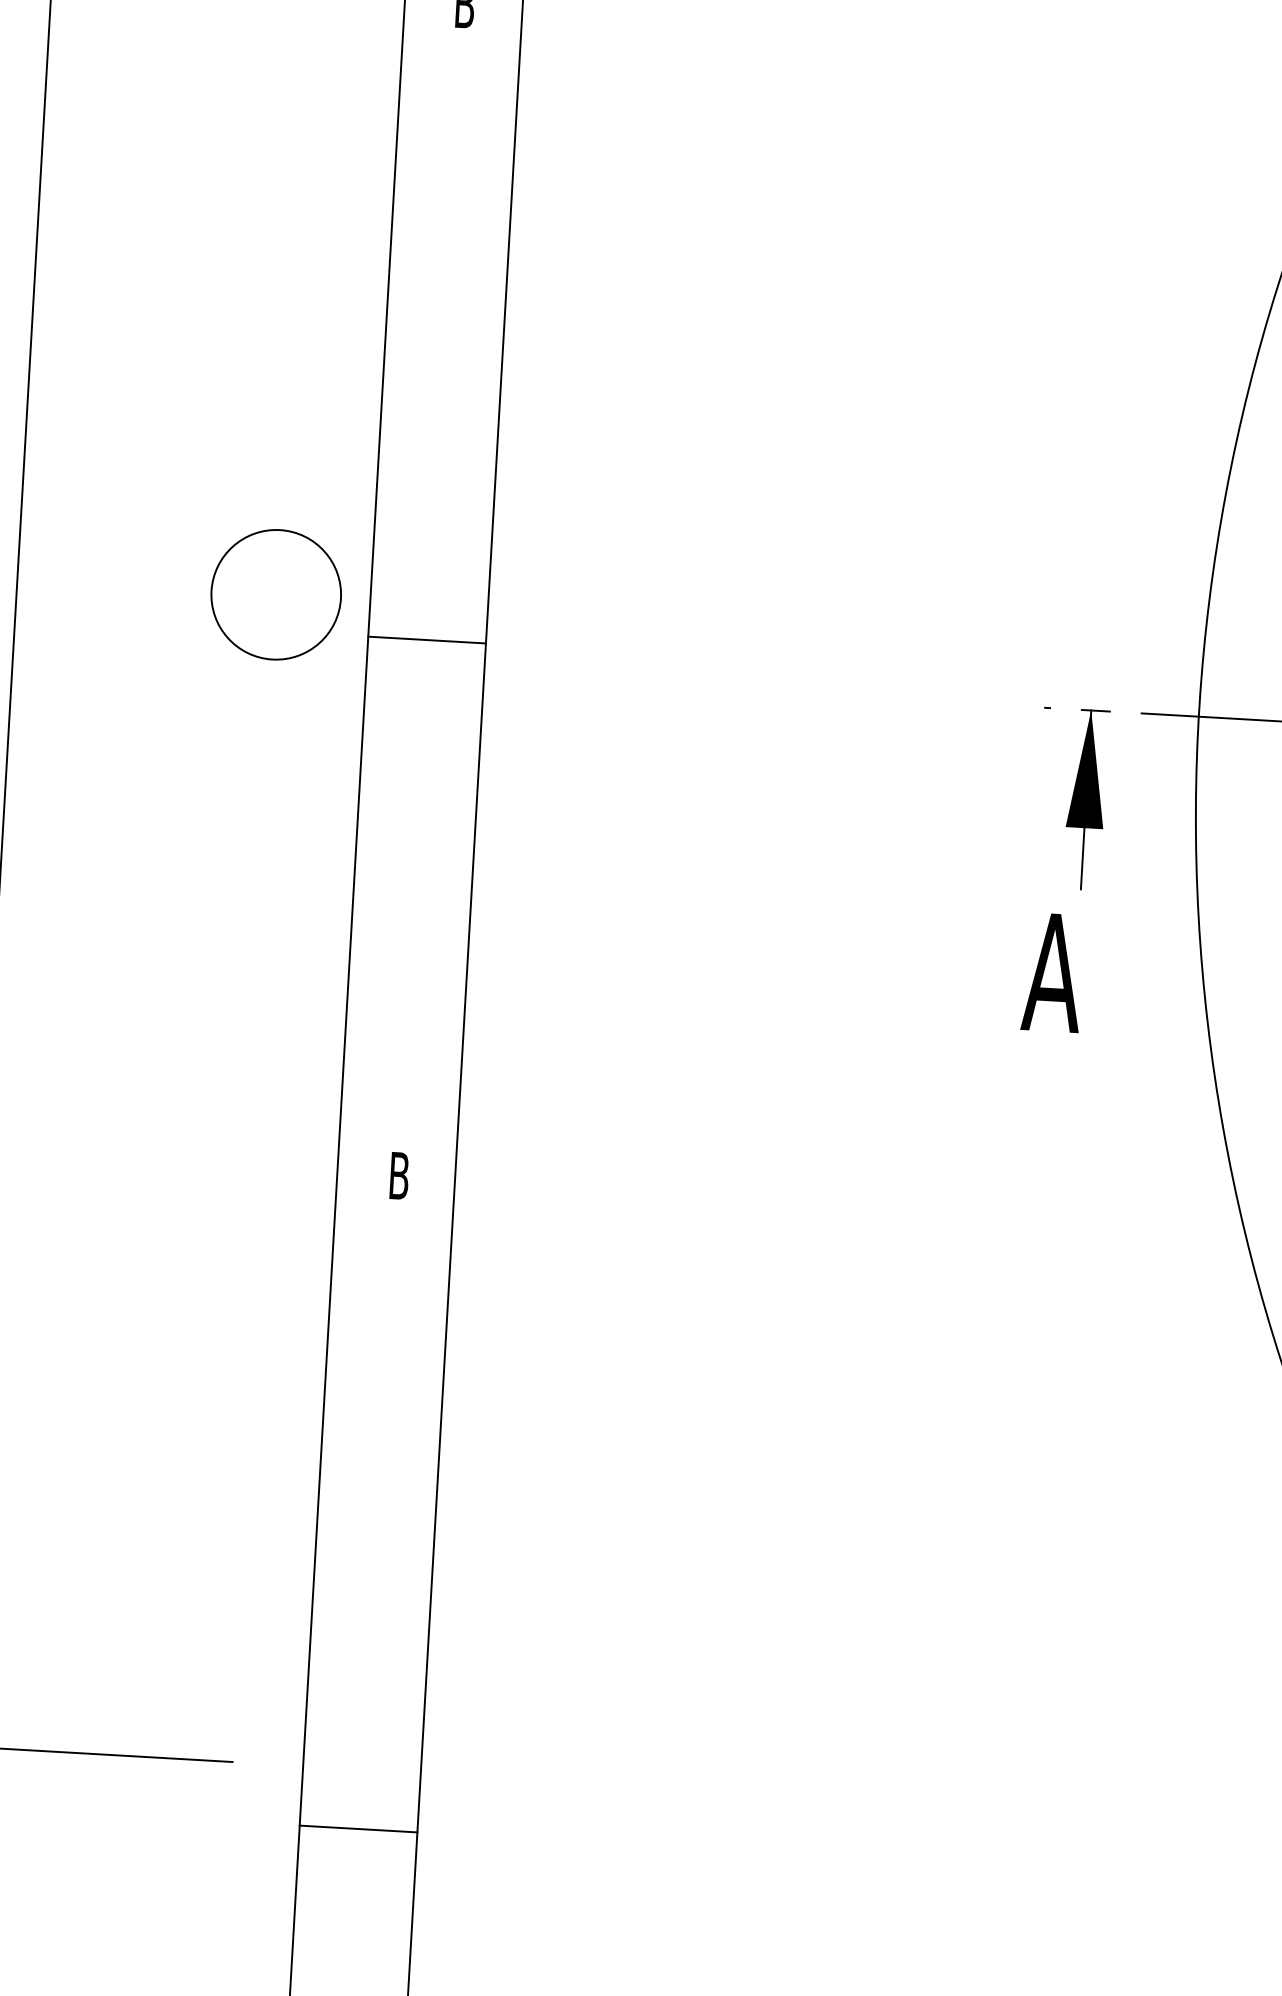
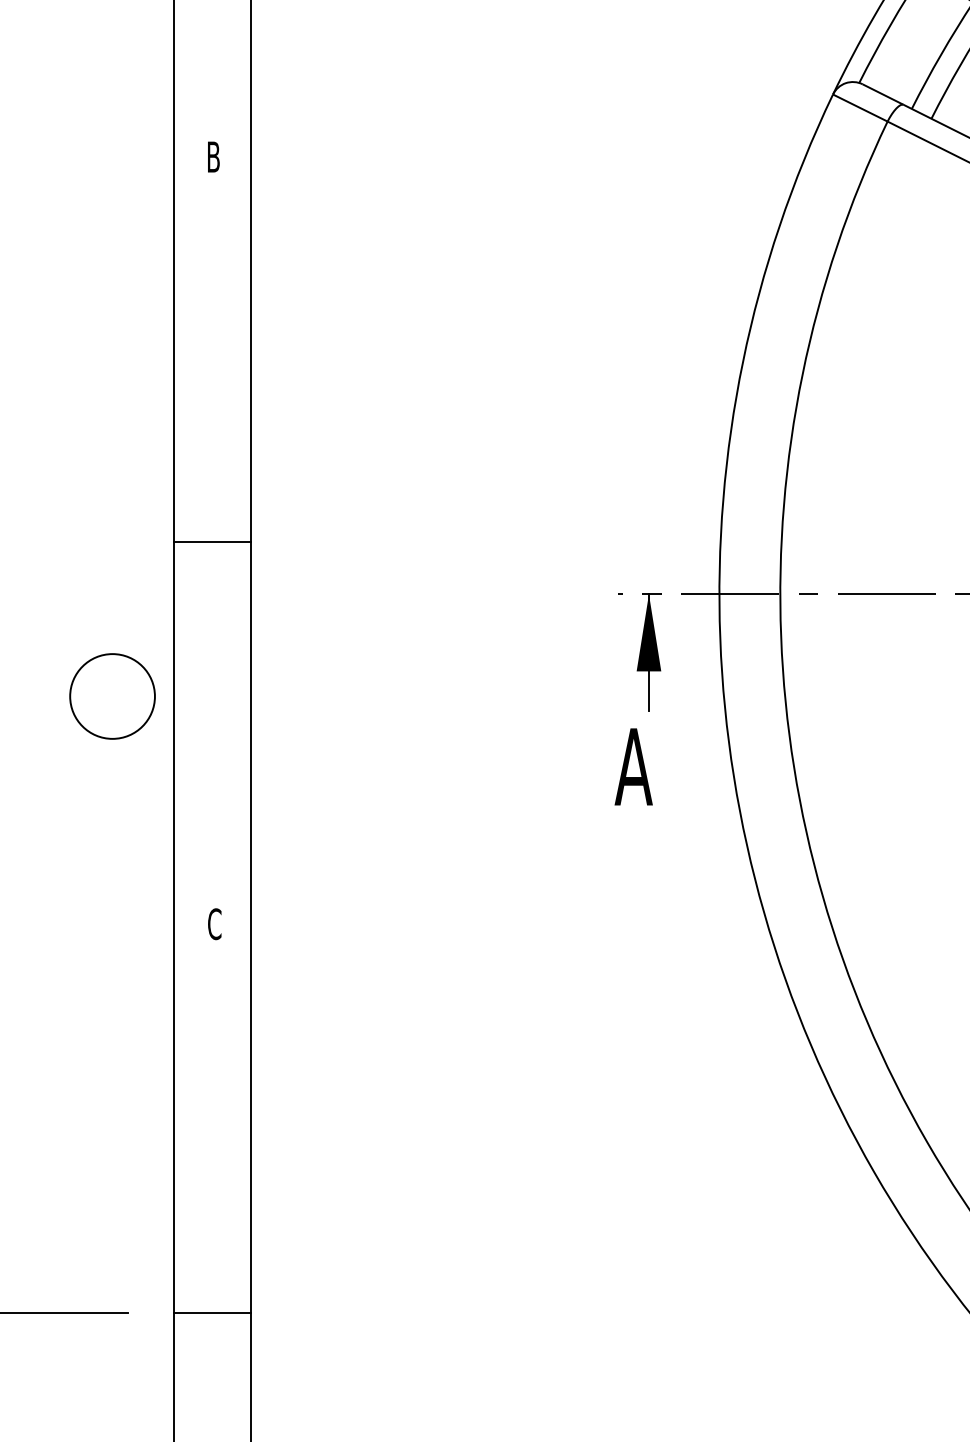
circle: (276, 594) -> (112, 696), moved
line: (426, 640) -> (212, 542), moved
text: (398, 1176) -> (214, 924), B -> C
line: (358, 1829) -> (212, 1313), moved

